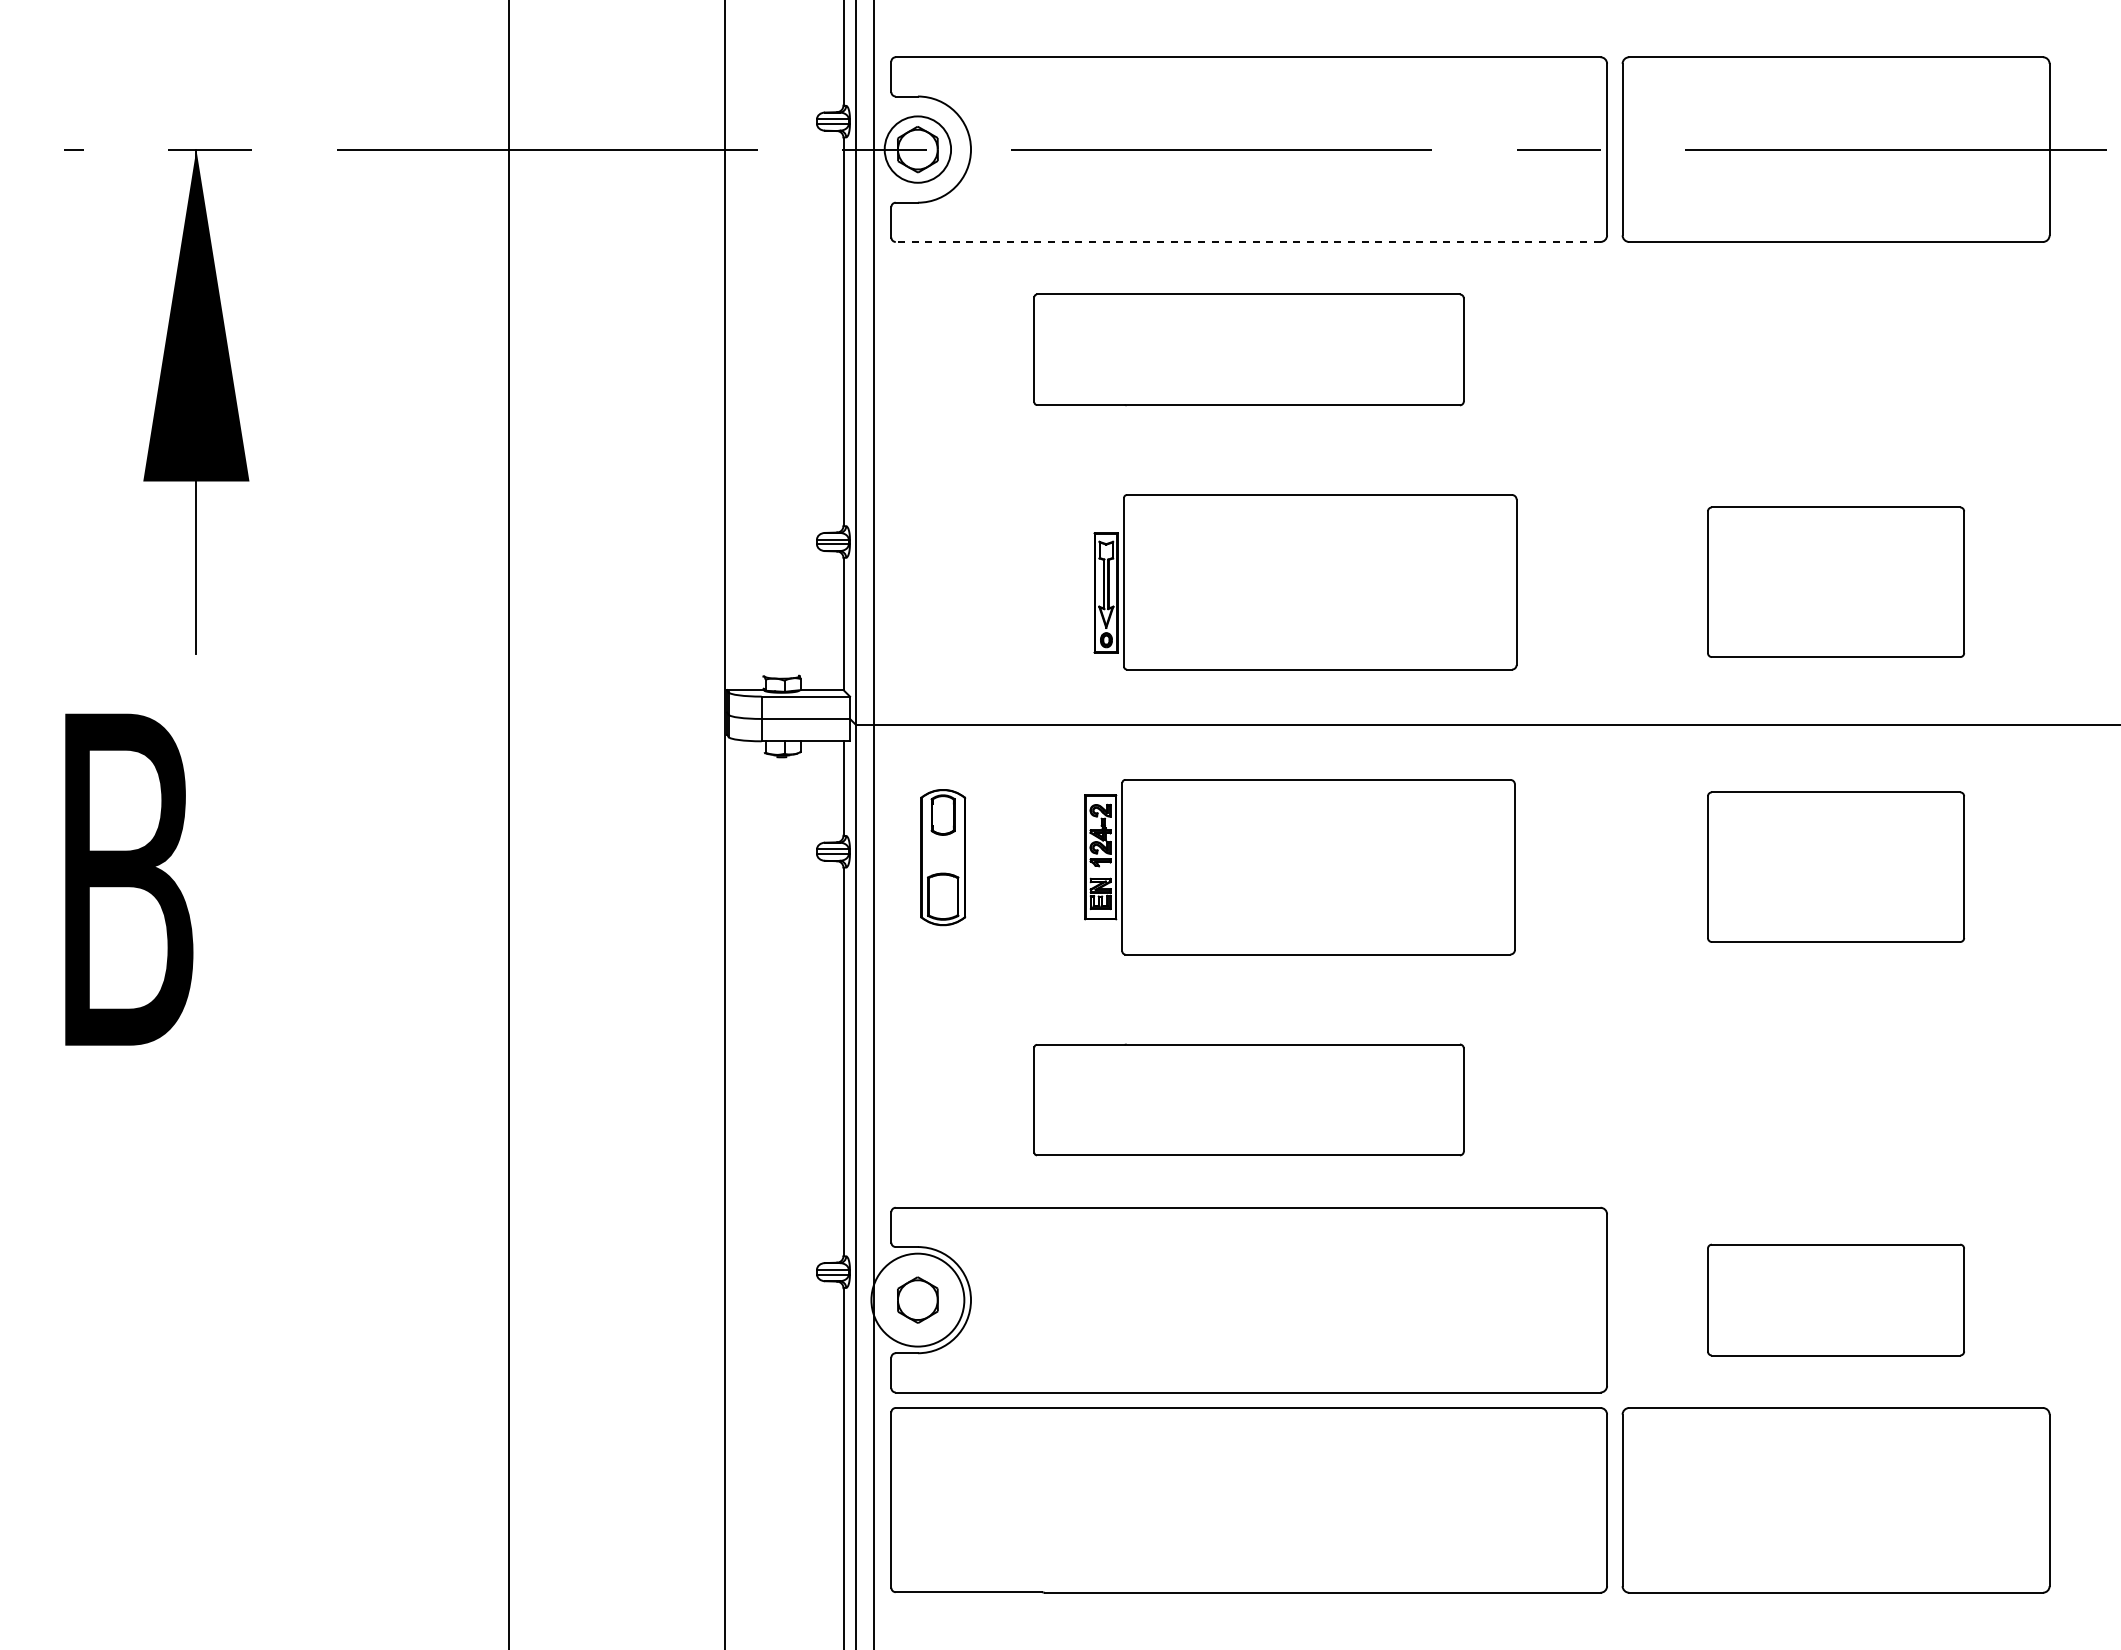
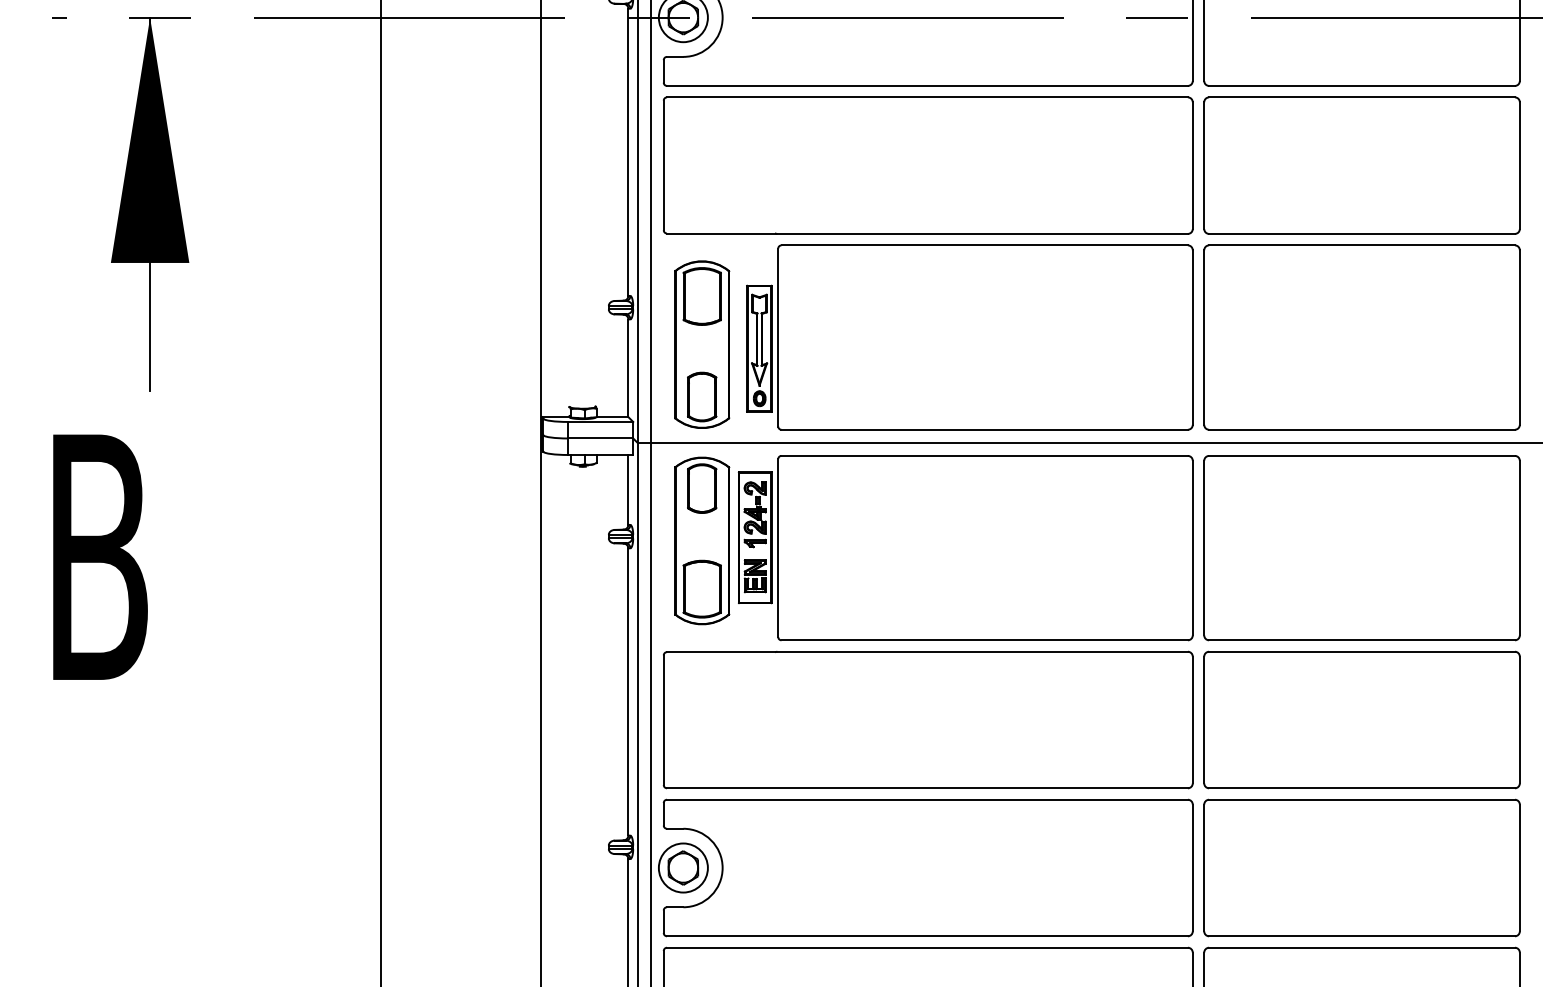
line: (1247, 241) -> (926, 85), dashed -> solid
part: (1248, 349) -> (927, 165), size x1.67
part: (1835, 349) -> (1361, 165), added
part: (1305, 581) -> (969, 336), size x1.43
part: (1835, 581) -> (1361, 336), size x1.67
part: (942, 591) -> (701, 344), added
part: (942, 857) -> (701, 540), size x1.67
part: (1299, 866) -> (965, 547), size x1.43
part: (1835, 866) -> (1361, 547), size x1.67
part: (1248, 1099) -> (927, 719), size x1.67
part: (1835, 1099) -> (1361, 719), added
circle: (917, 1299) -> (683, 867), size x0.71
part: (1835, 1299) -> (1361, 867), size x1.67

